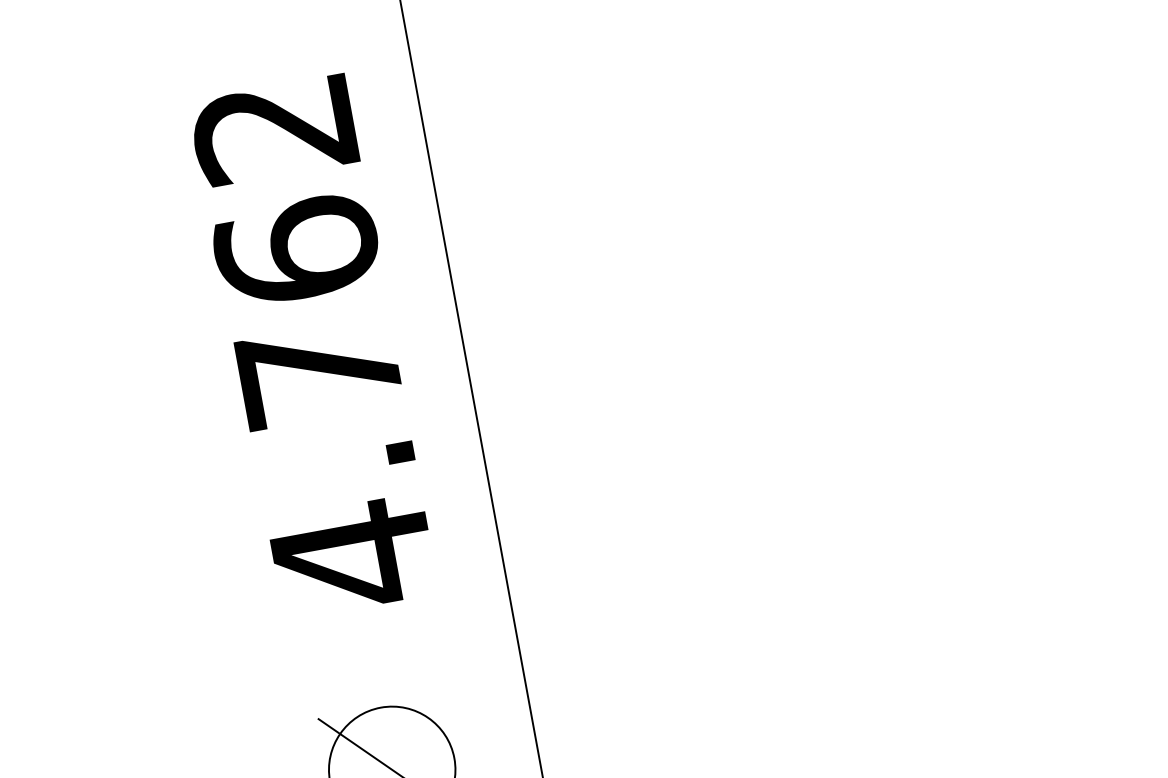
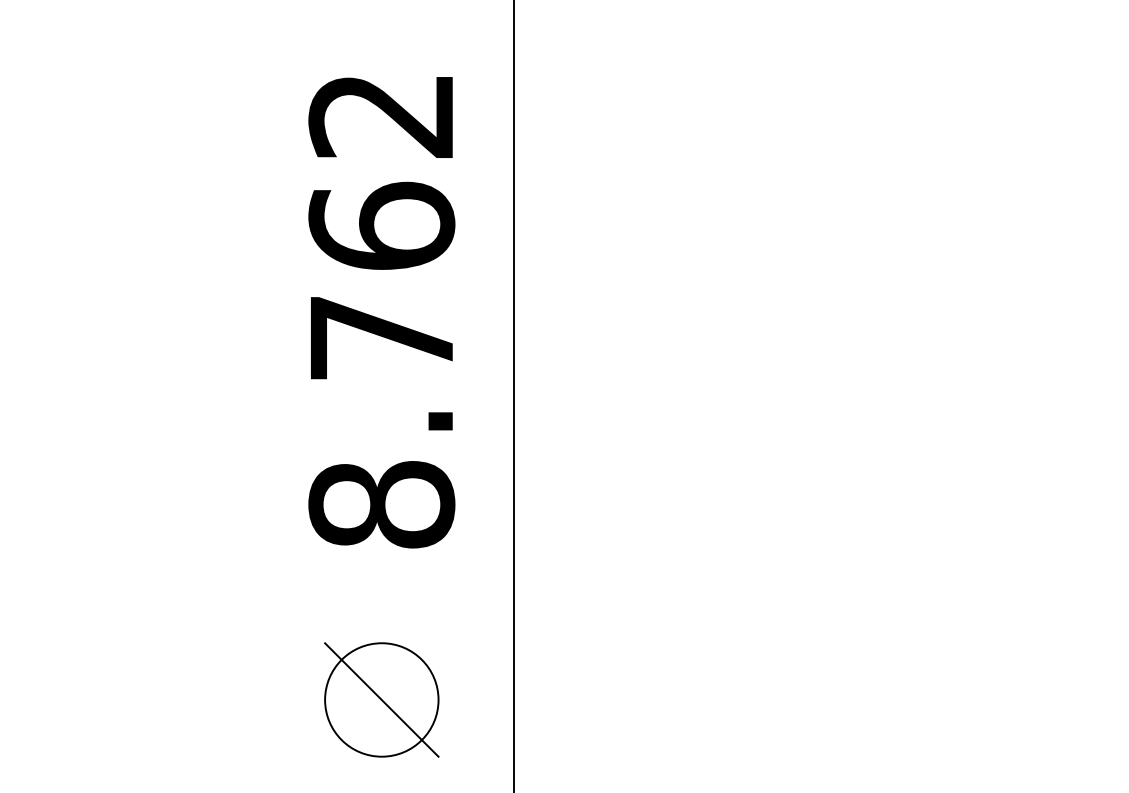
text: (352, 555) -> (381, 504), 4.762 -> 8.762

